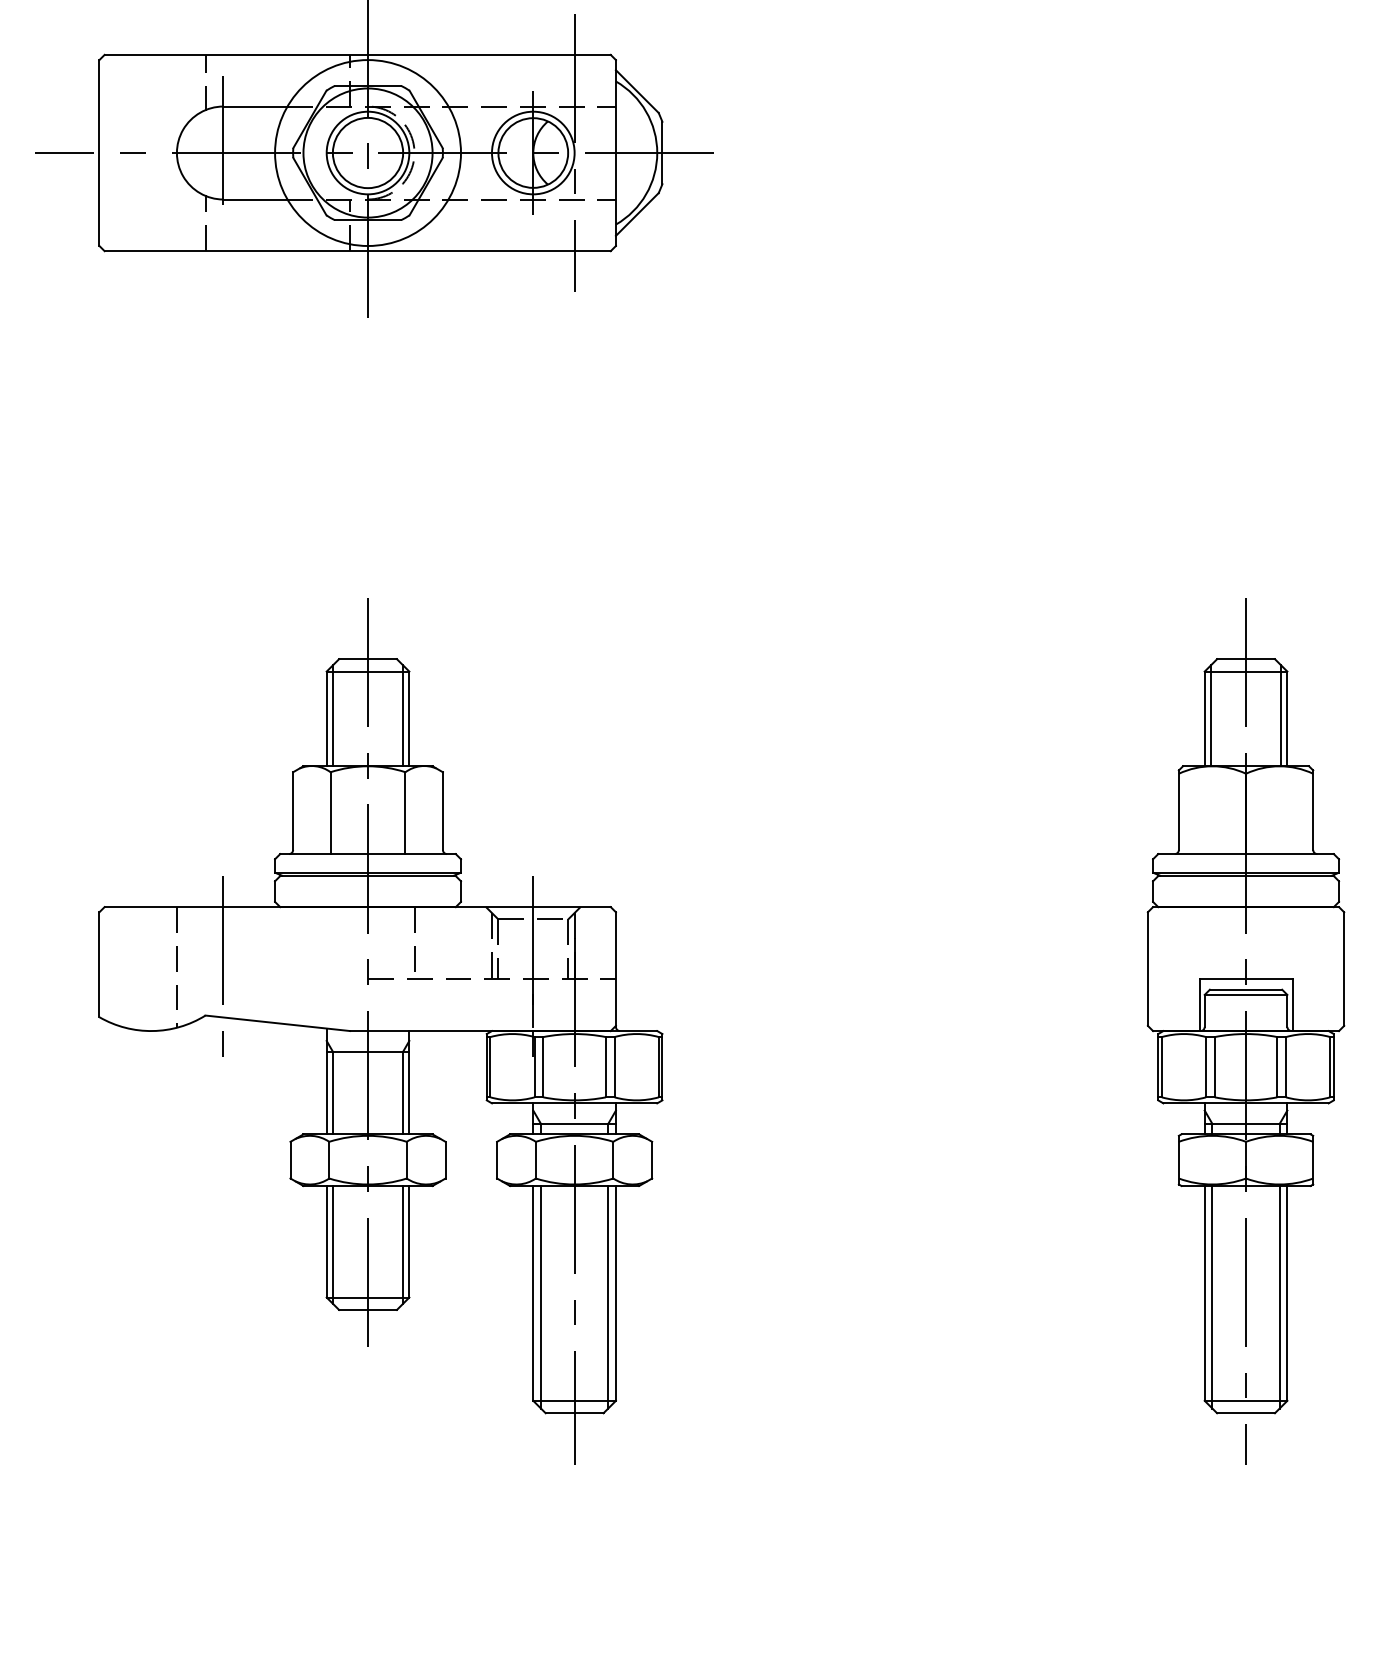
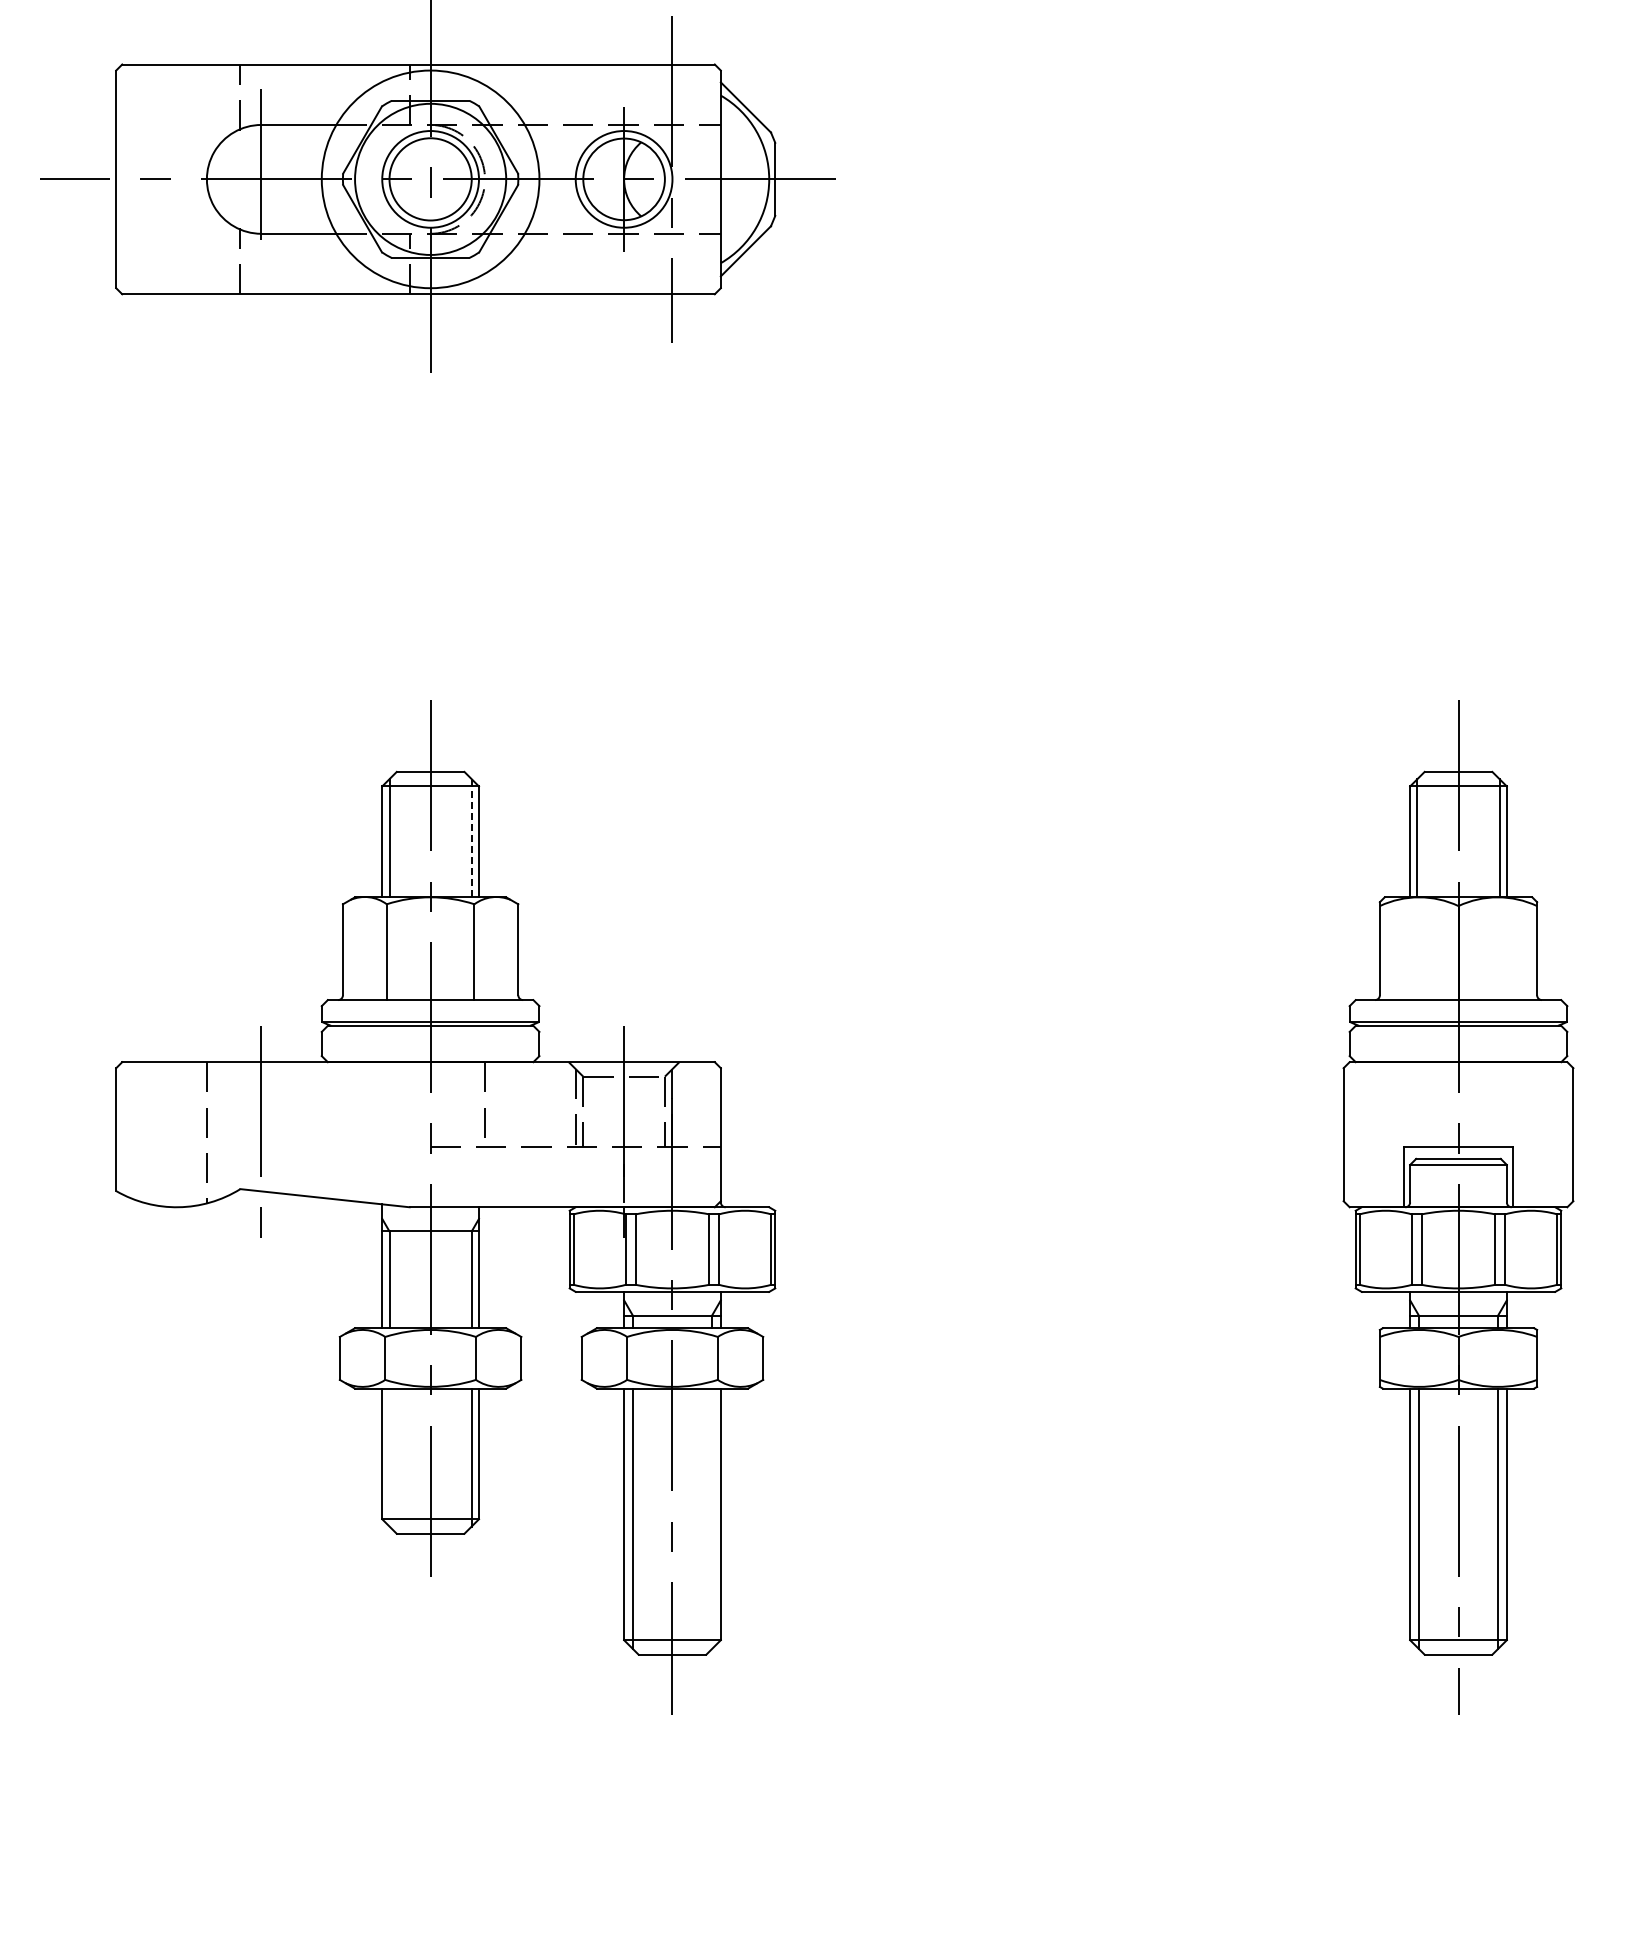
line: (402, 715) -> (471, 837), solid -> dashed
line: (332, 1244) -> (389, 1457), removed
line: (607, 1296) -> (711, 1518), removed

